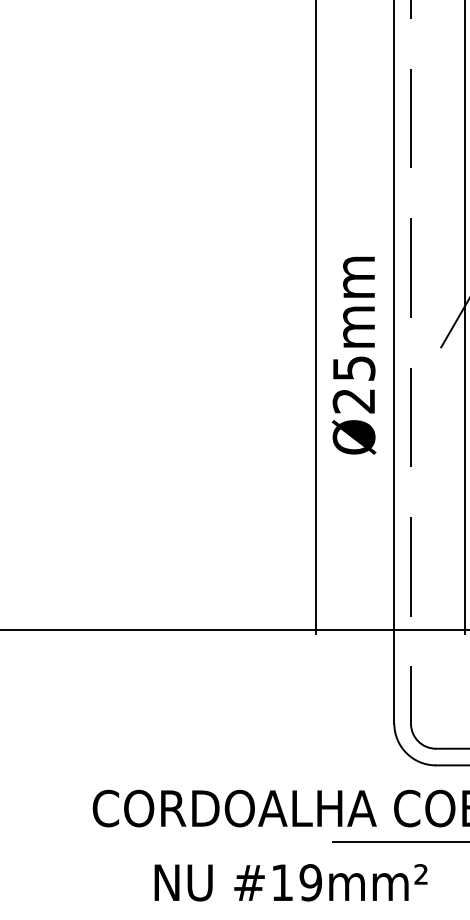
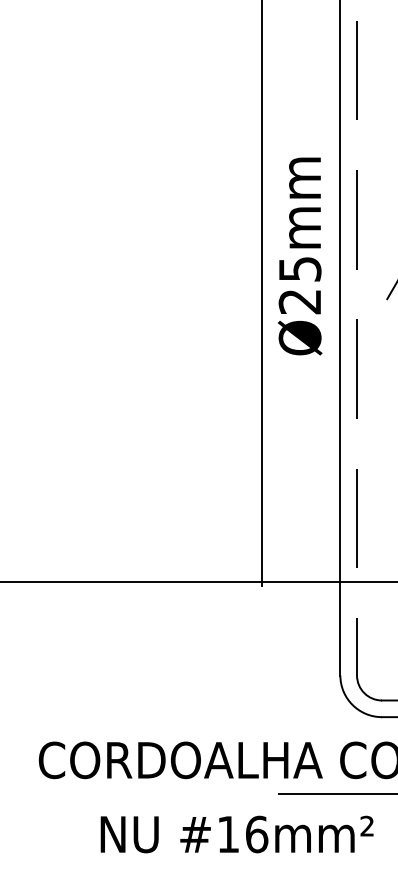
text: (353, 355) -> (299, 256), moved
text: (310, 882) -> (256, 834), #19mm² -> #16mm²

